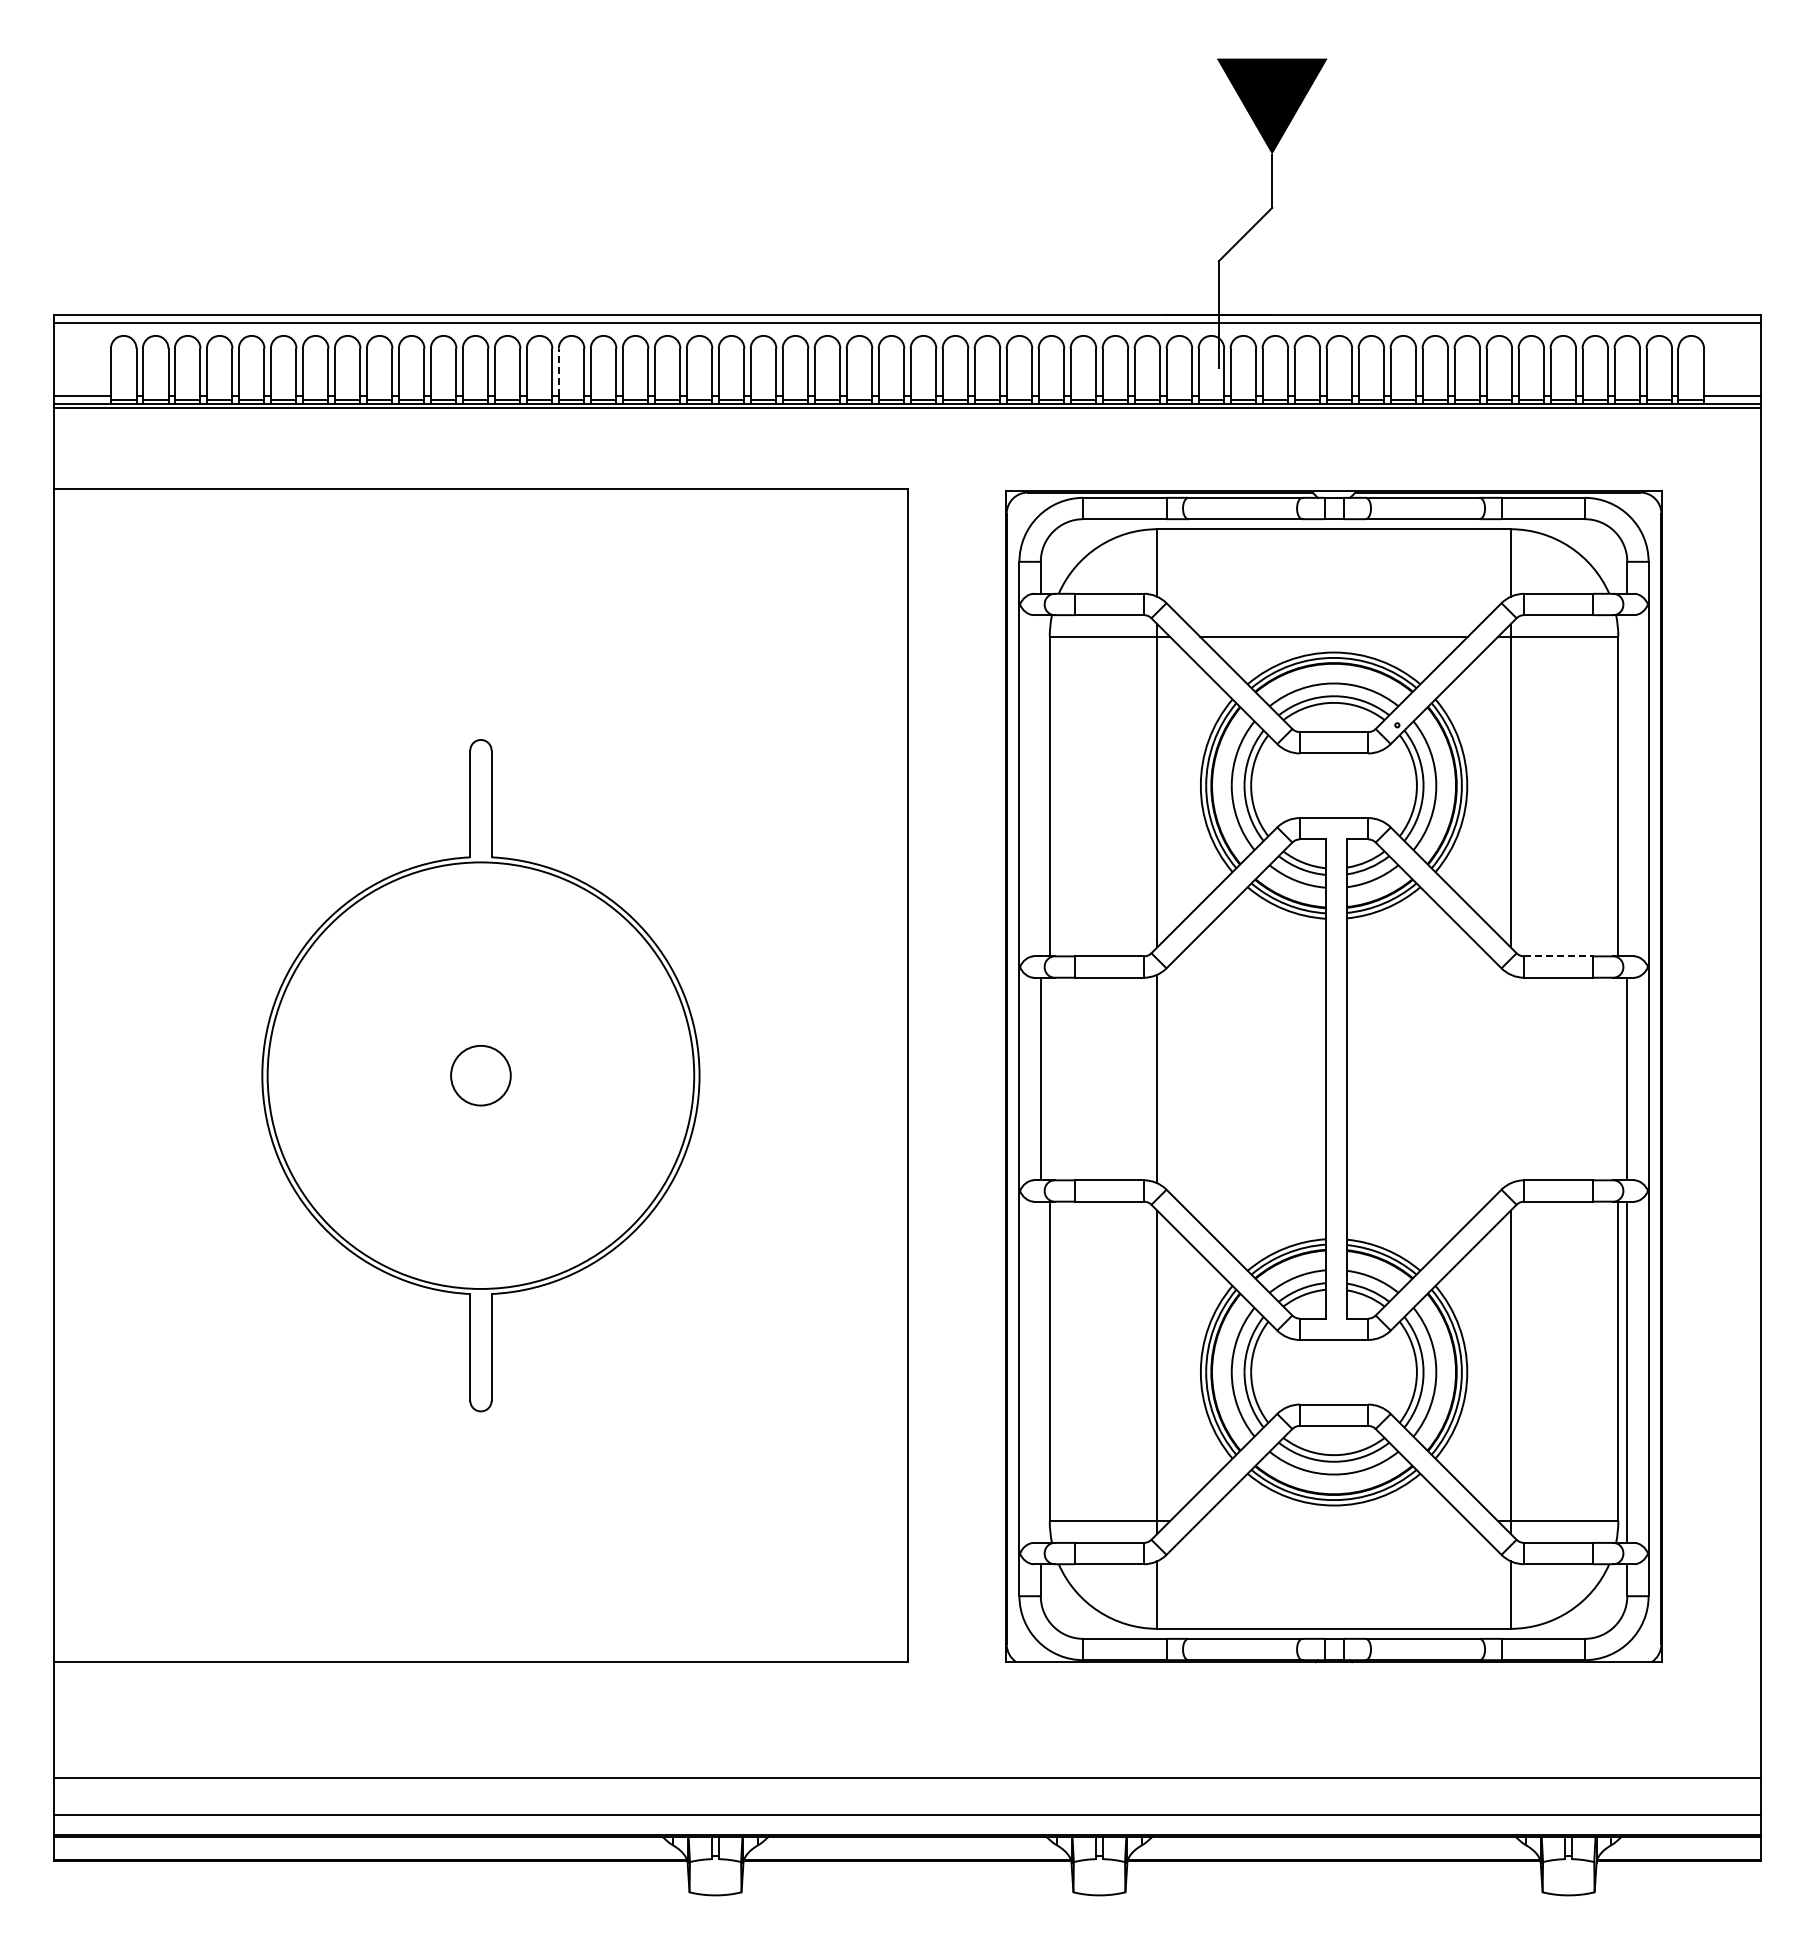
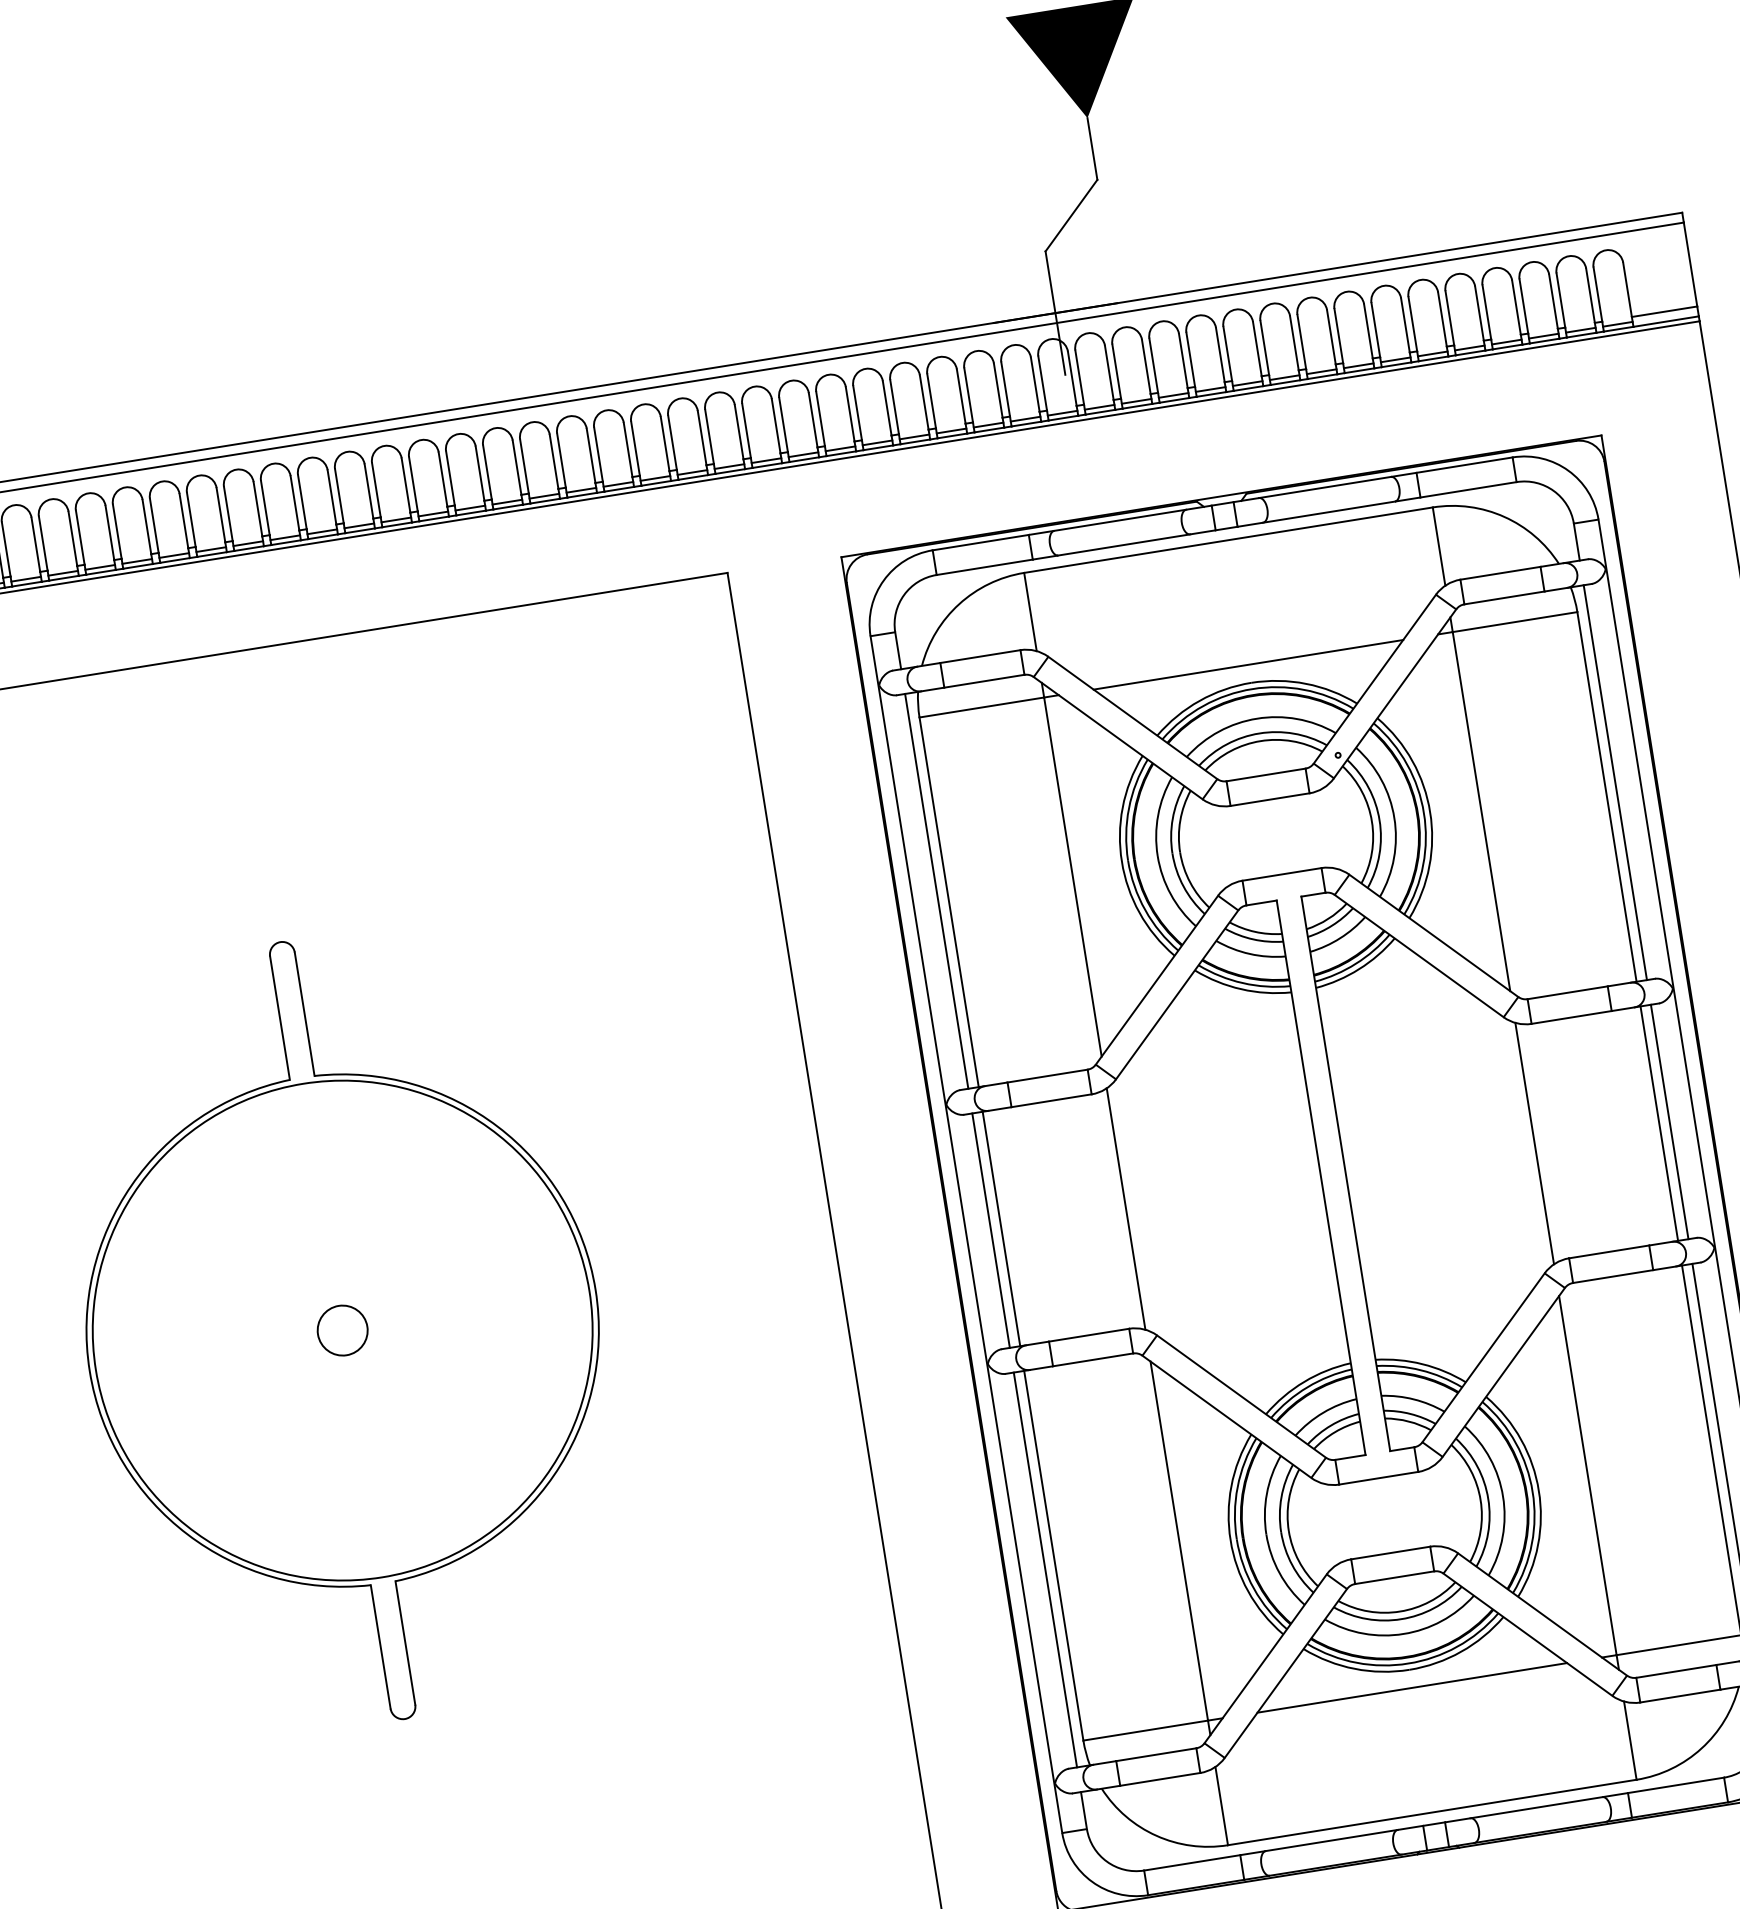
line: (558, 371) -> (301, 501), dashed -> solid
line: (1040, 785) -> (936, 891), added
line: (1627, 785) -> (1615, 782), added
line: (1558, 956) -> (1567, 992), dashed -> solid
circle: (480, 1075) -> (342, 1330), size x0.71
line: (1049, 1078) -> (1001, 1228), added
line: (1510, 1078) -> (1534, 1143), added
line: (1618, 1078) -> (1659, 1123), added
line: (1040, 1371) -> (1044, 1569), added
line: (1333, 1521) -> (1411, 1688), added

